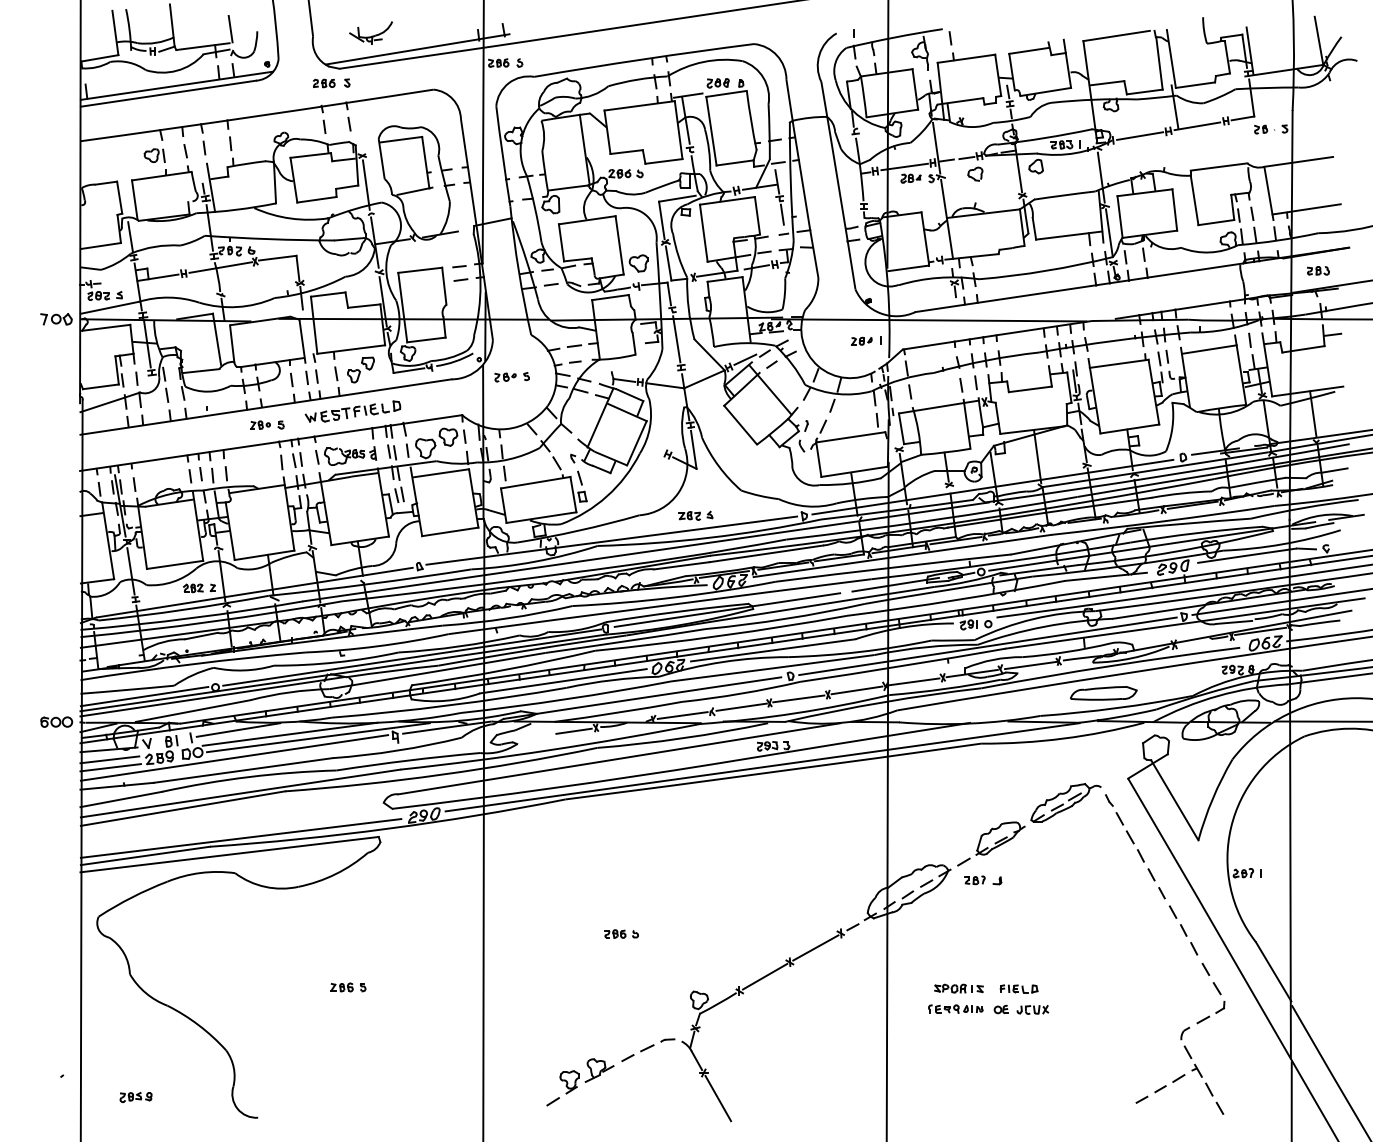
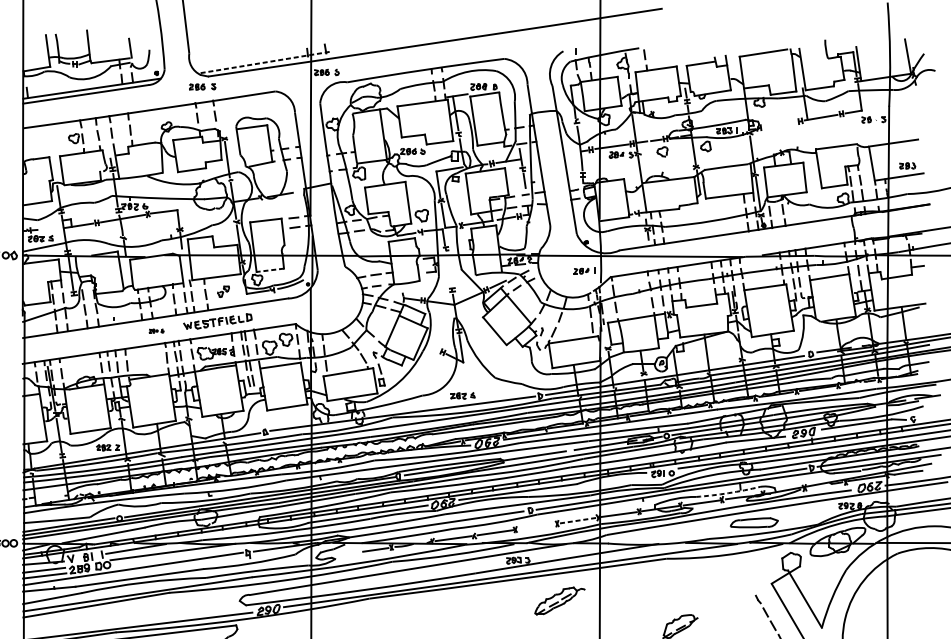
part: (370, 32) -> (230, 50), removed
line: (417, 49) -> (263, 62), solid -> dashed
line: (1140, 135) -> (780, 124), removed
part: (1318, 270) -> (907, 165), moved
line: (676, 339) -> (448, 269), removed
line: (425, 340) -> (269, 270), solid -> dashed
part: (360, 369) -> (223, 291), size x0.6
part: (511, 377) -> (331, 297), removed
part: (267, 424) -> (156, 330), size x0.6
arc: (1067, 651) -> (728, 492), solid -> dashed
line: (856, 690) -> (577, 520), solid -> dashed
line: (798, 698) -> (536, 526), removed
line: (318, 737) -> (193, 554), removed
part: (1065, 802) -> (559, 600), moved

